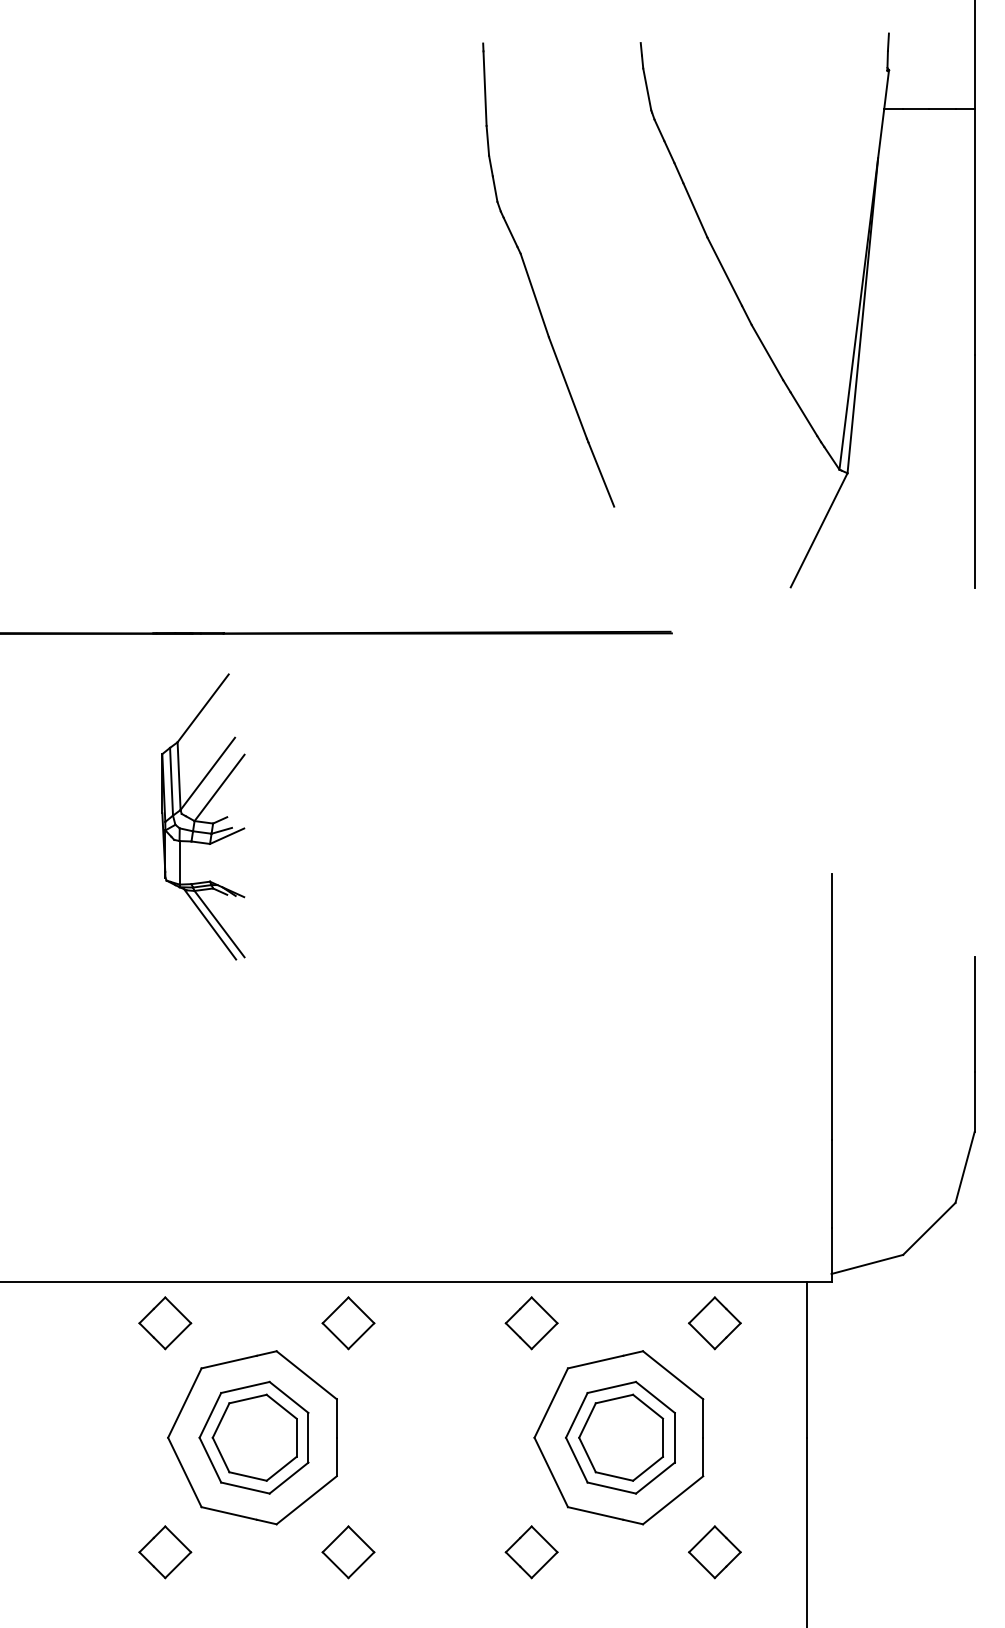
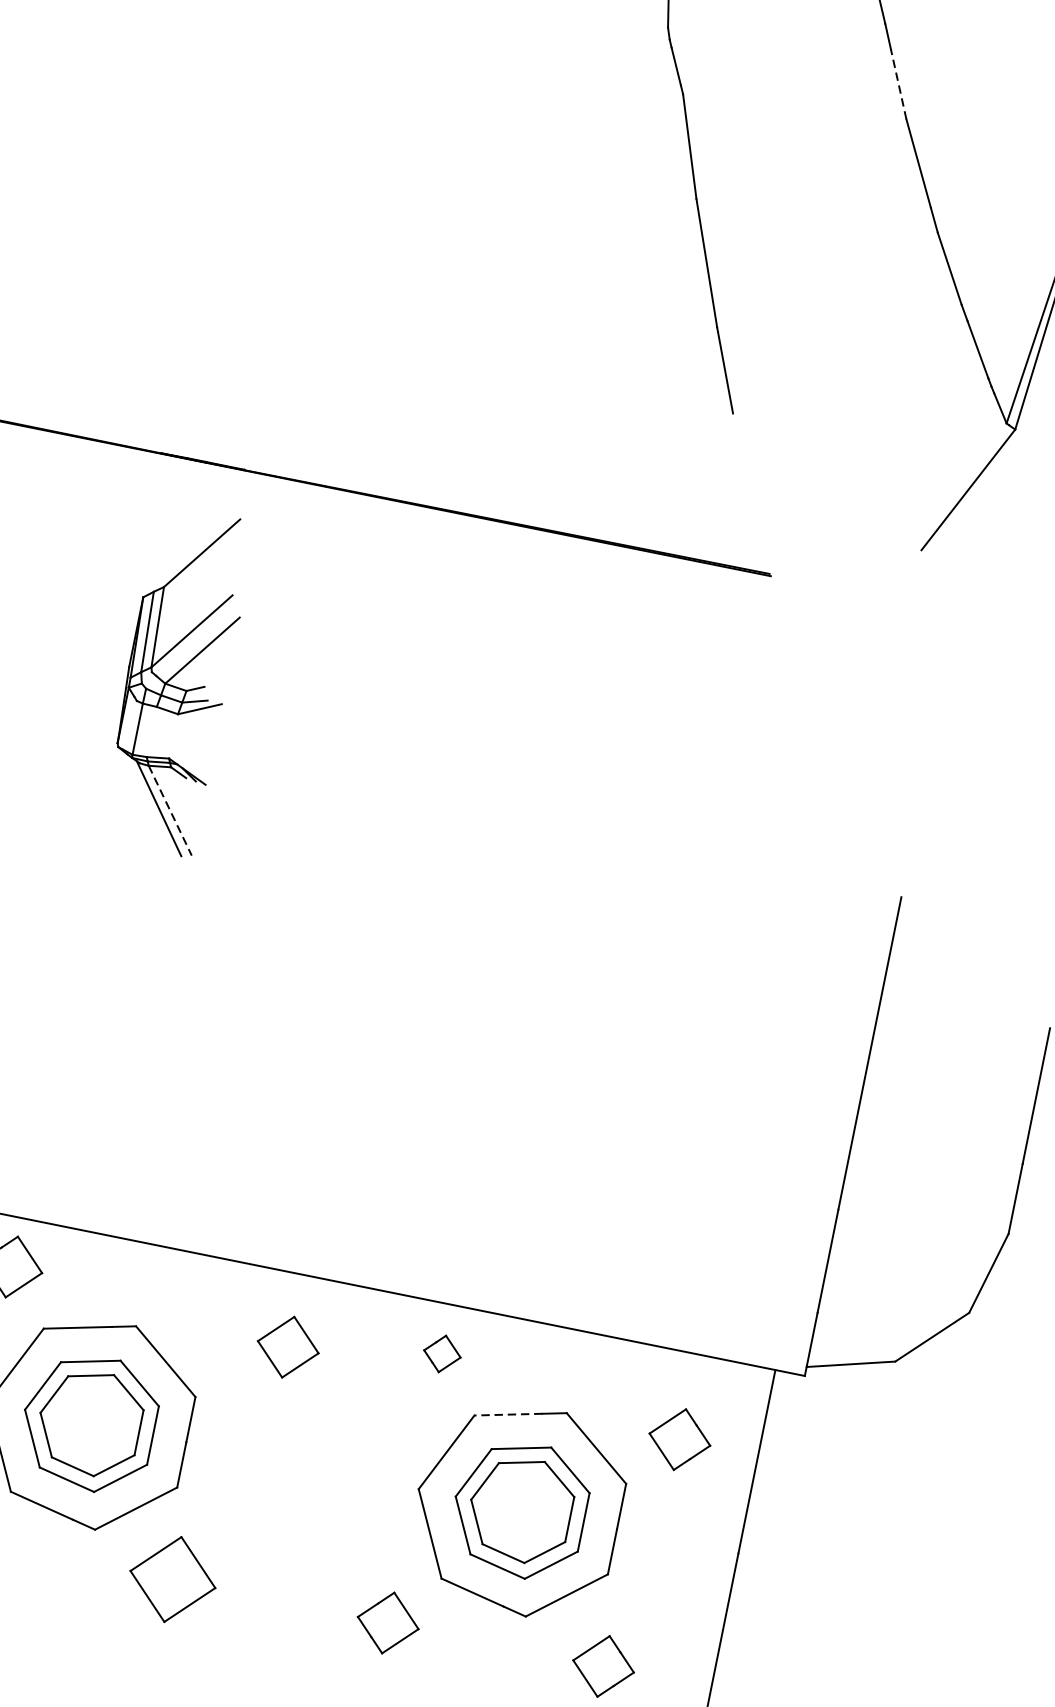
line: (695, 210) -> (898, 84), solid -> dashed
line: (219, 924) -> (170, 811), solid -> dashed
part: (348, 1323) -> (288, 1347), moved
part: (531, 1323) -> (442, 1354), size x0.6
part: (714, 1323) -> (679, 1439), moved
line: (595, 1362) -> (508, 1415), solid -> dashed
part: (348, 1552) -> (172, 1579), size x1.4

